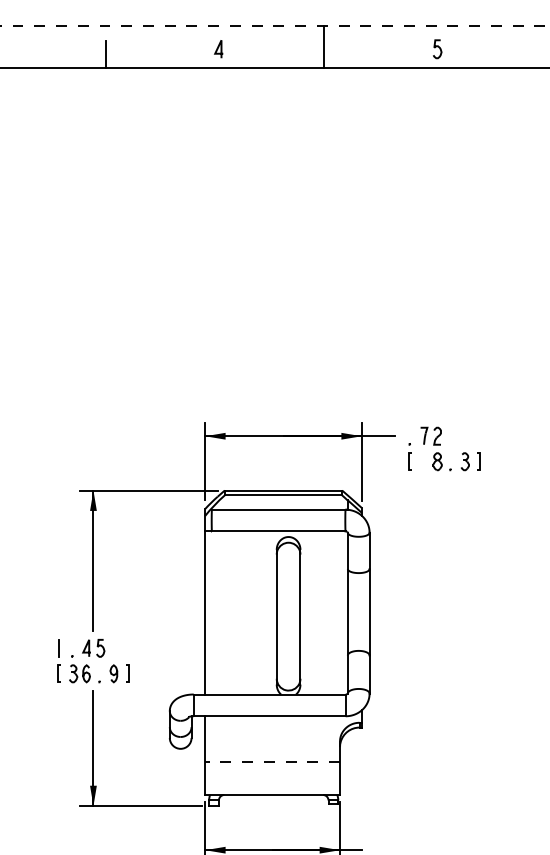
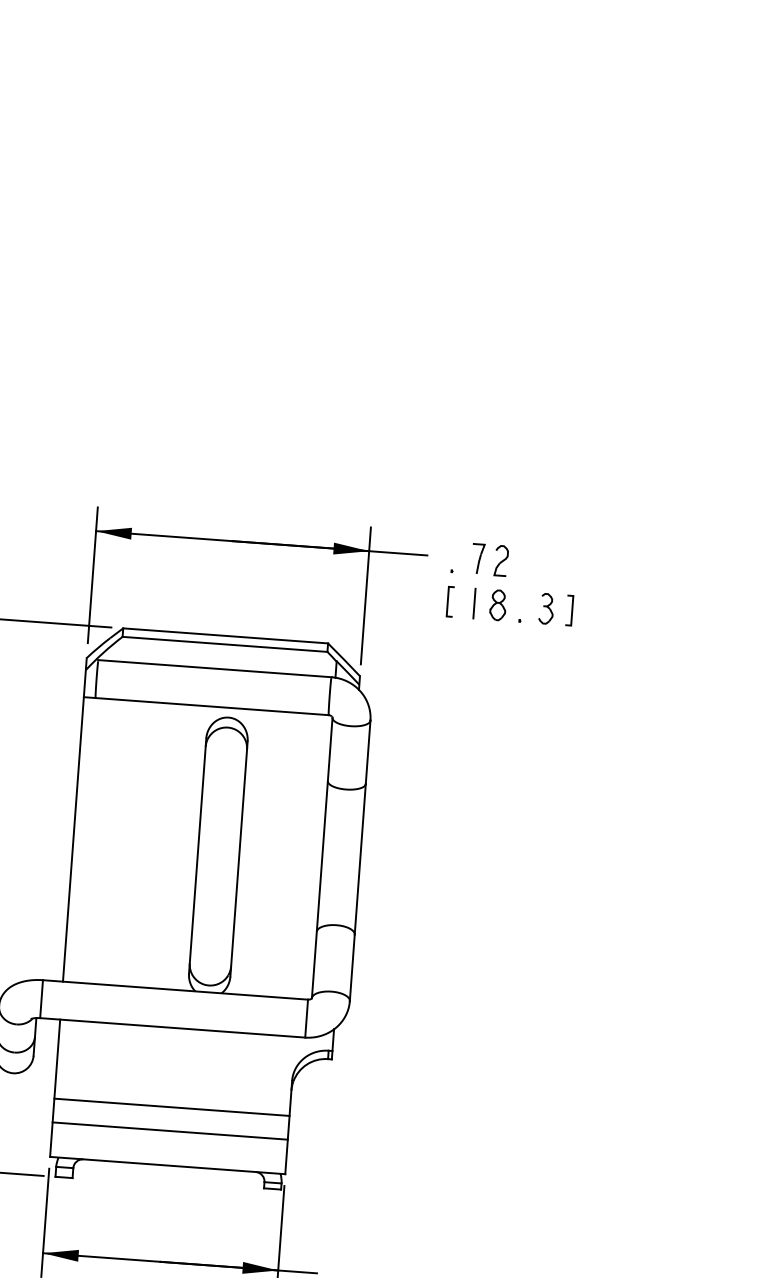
line: (423, 461) -> (473, 603), added
line: (272, 761) -> (171, 1107), dashed -> solid
line: (272, 775) -> (169, 1131), added

